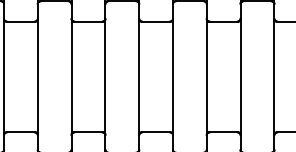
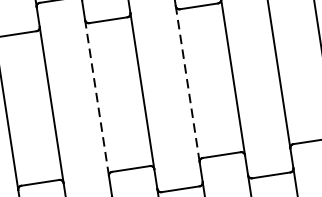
line: (139, 76) -> (97, 97), solid -> dashed
line: (206, 76) -> (187, 83), solid -> dashed

